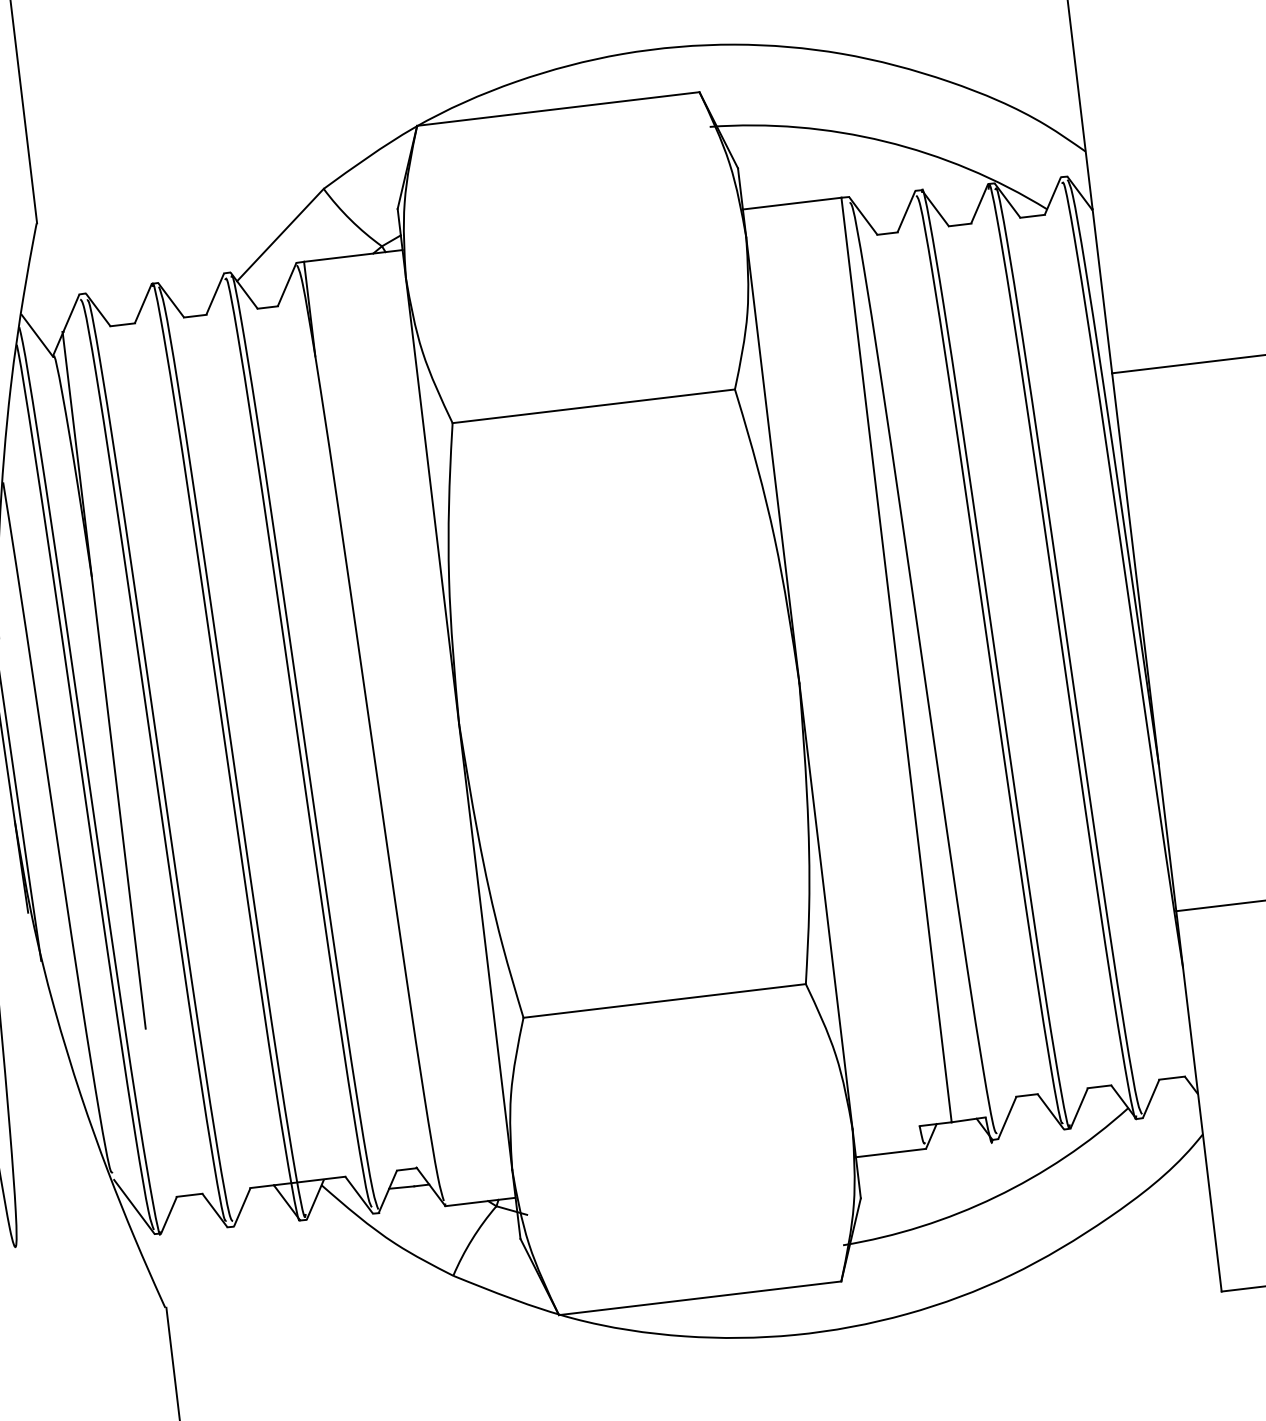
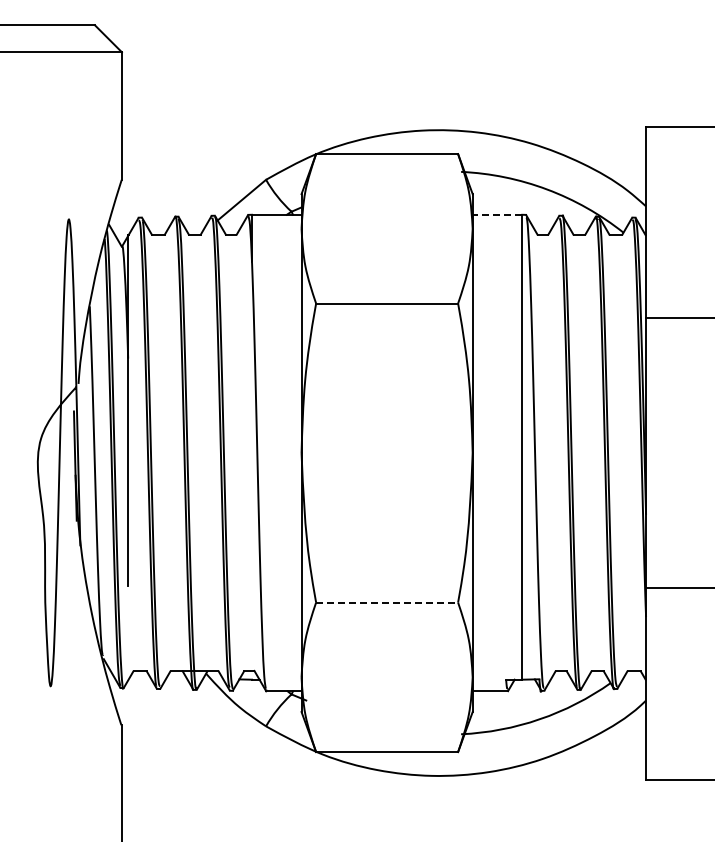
line: (792, 203) -> (497, 214), solid -> dashed
line: (665, 1000) -> (387, 602), solid -> dashed

